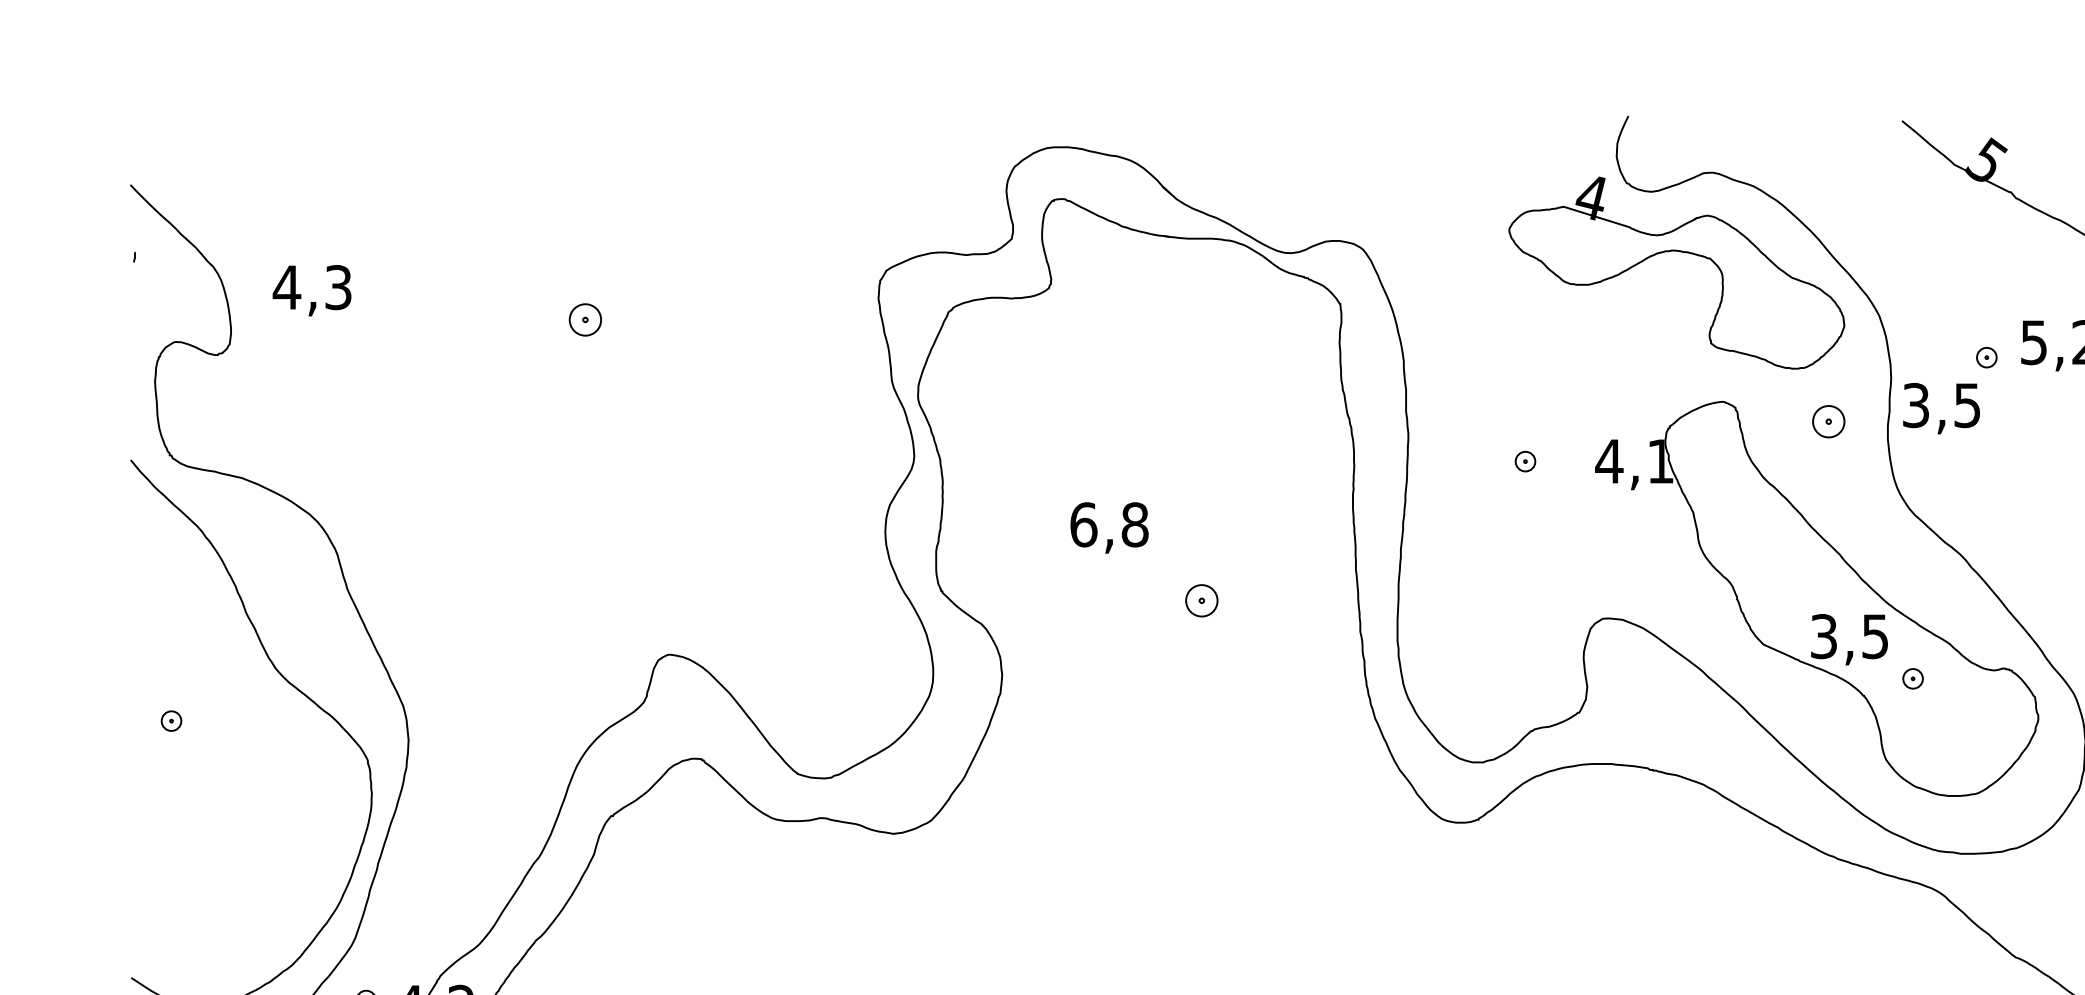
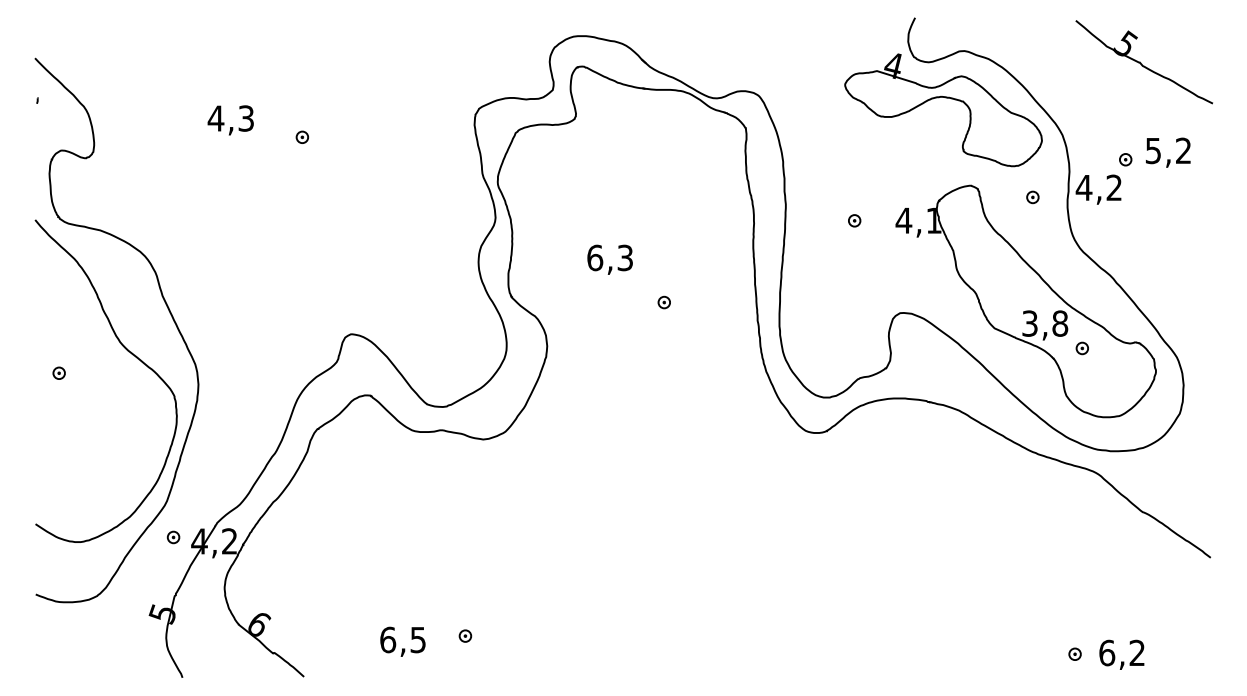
text: (311, 290) -> (230, 120), moved
part: (585, 318) -> (302, 136), size x0.62
text: (1940, 404) -> (1098, 187), 3,5 -> 4,2
part: (1828, 421) -> (1032, 197), size x0.62
text: (1135, 524) -> (625, 257), 6,8 -> 6,3
part: (1200, 600) -> (663, 302), size x0.62
text: (1875, 636) -> (1060, 323), 3,5 -> 3,8

